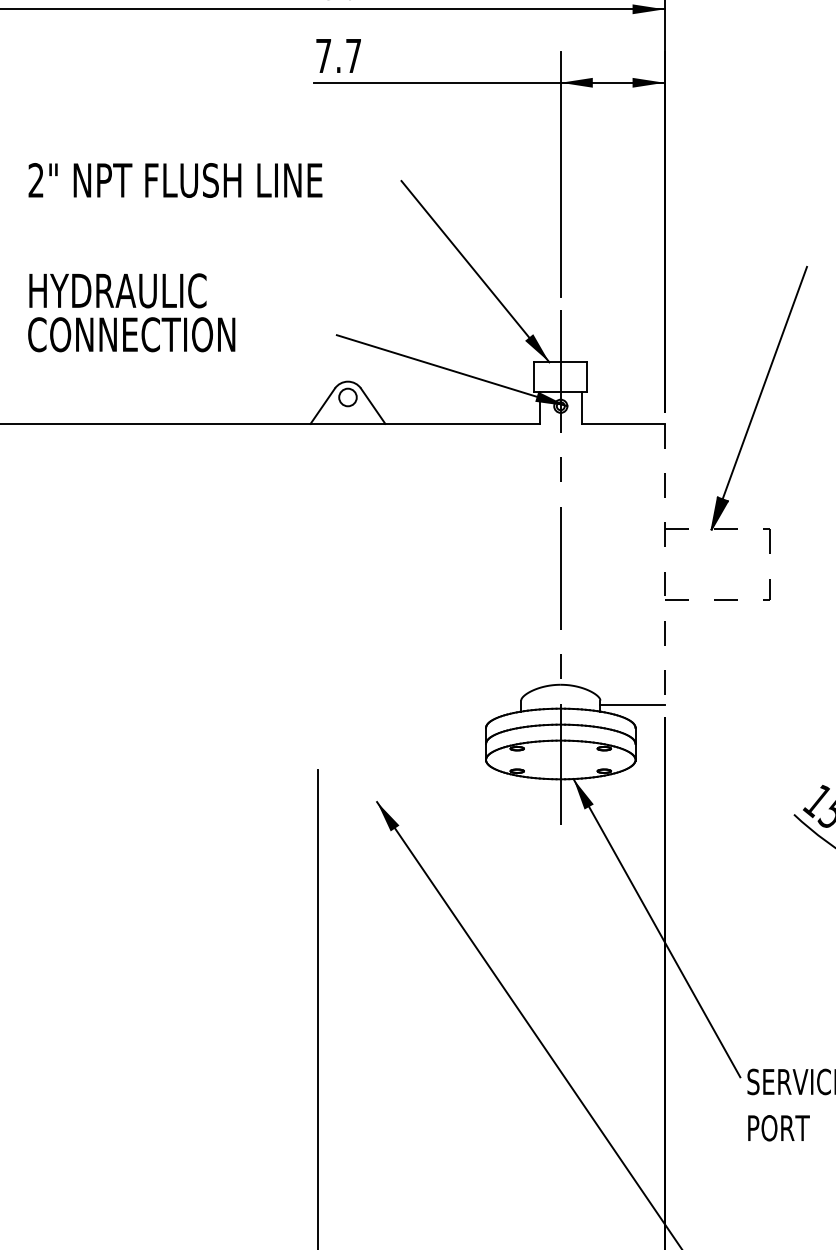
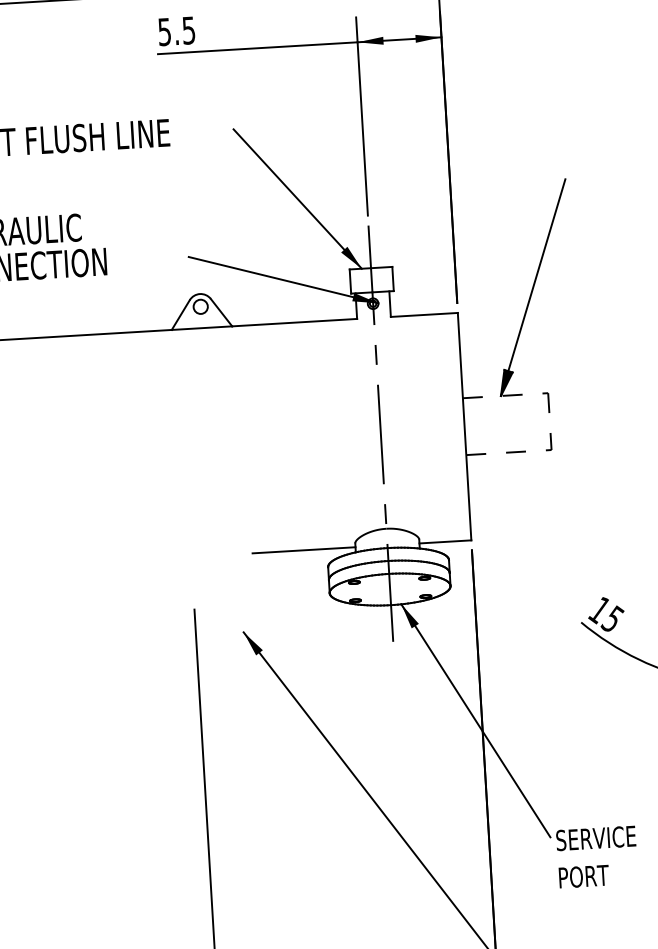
text: (338, 56) -> (176, 31), 7.7 -> 5.5
line: (664, 564) -> (464, 426), dashed -> solid
line: (457, 705) -> (304, 550), added

